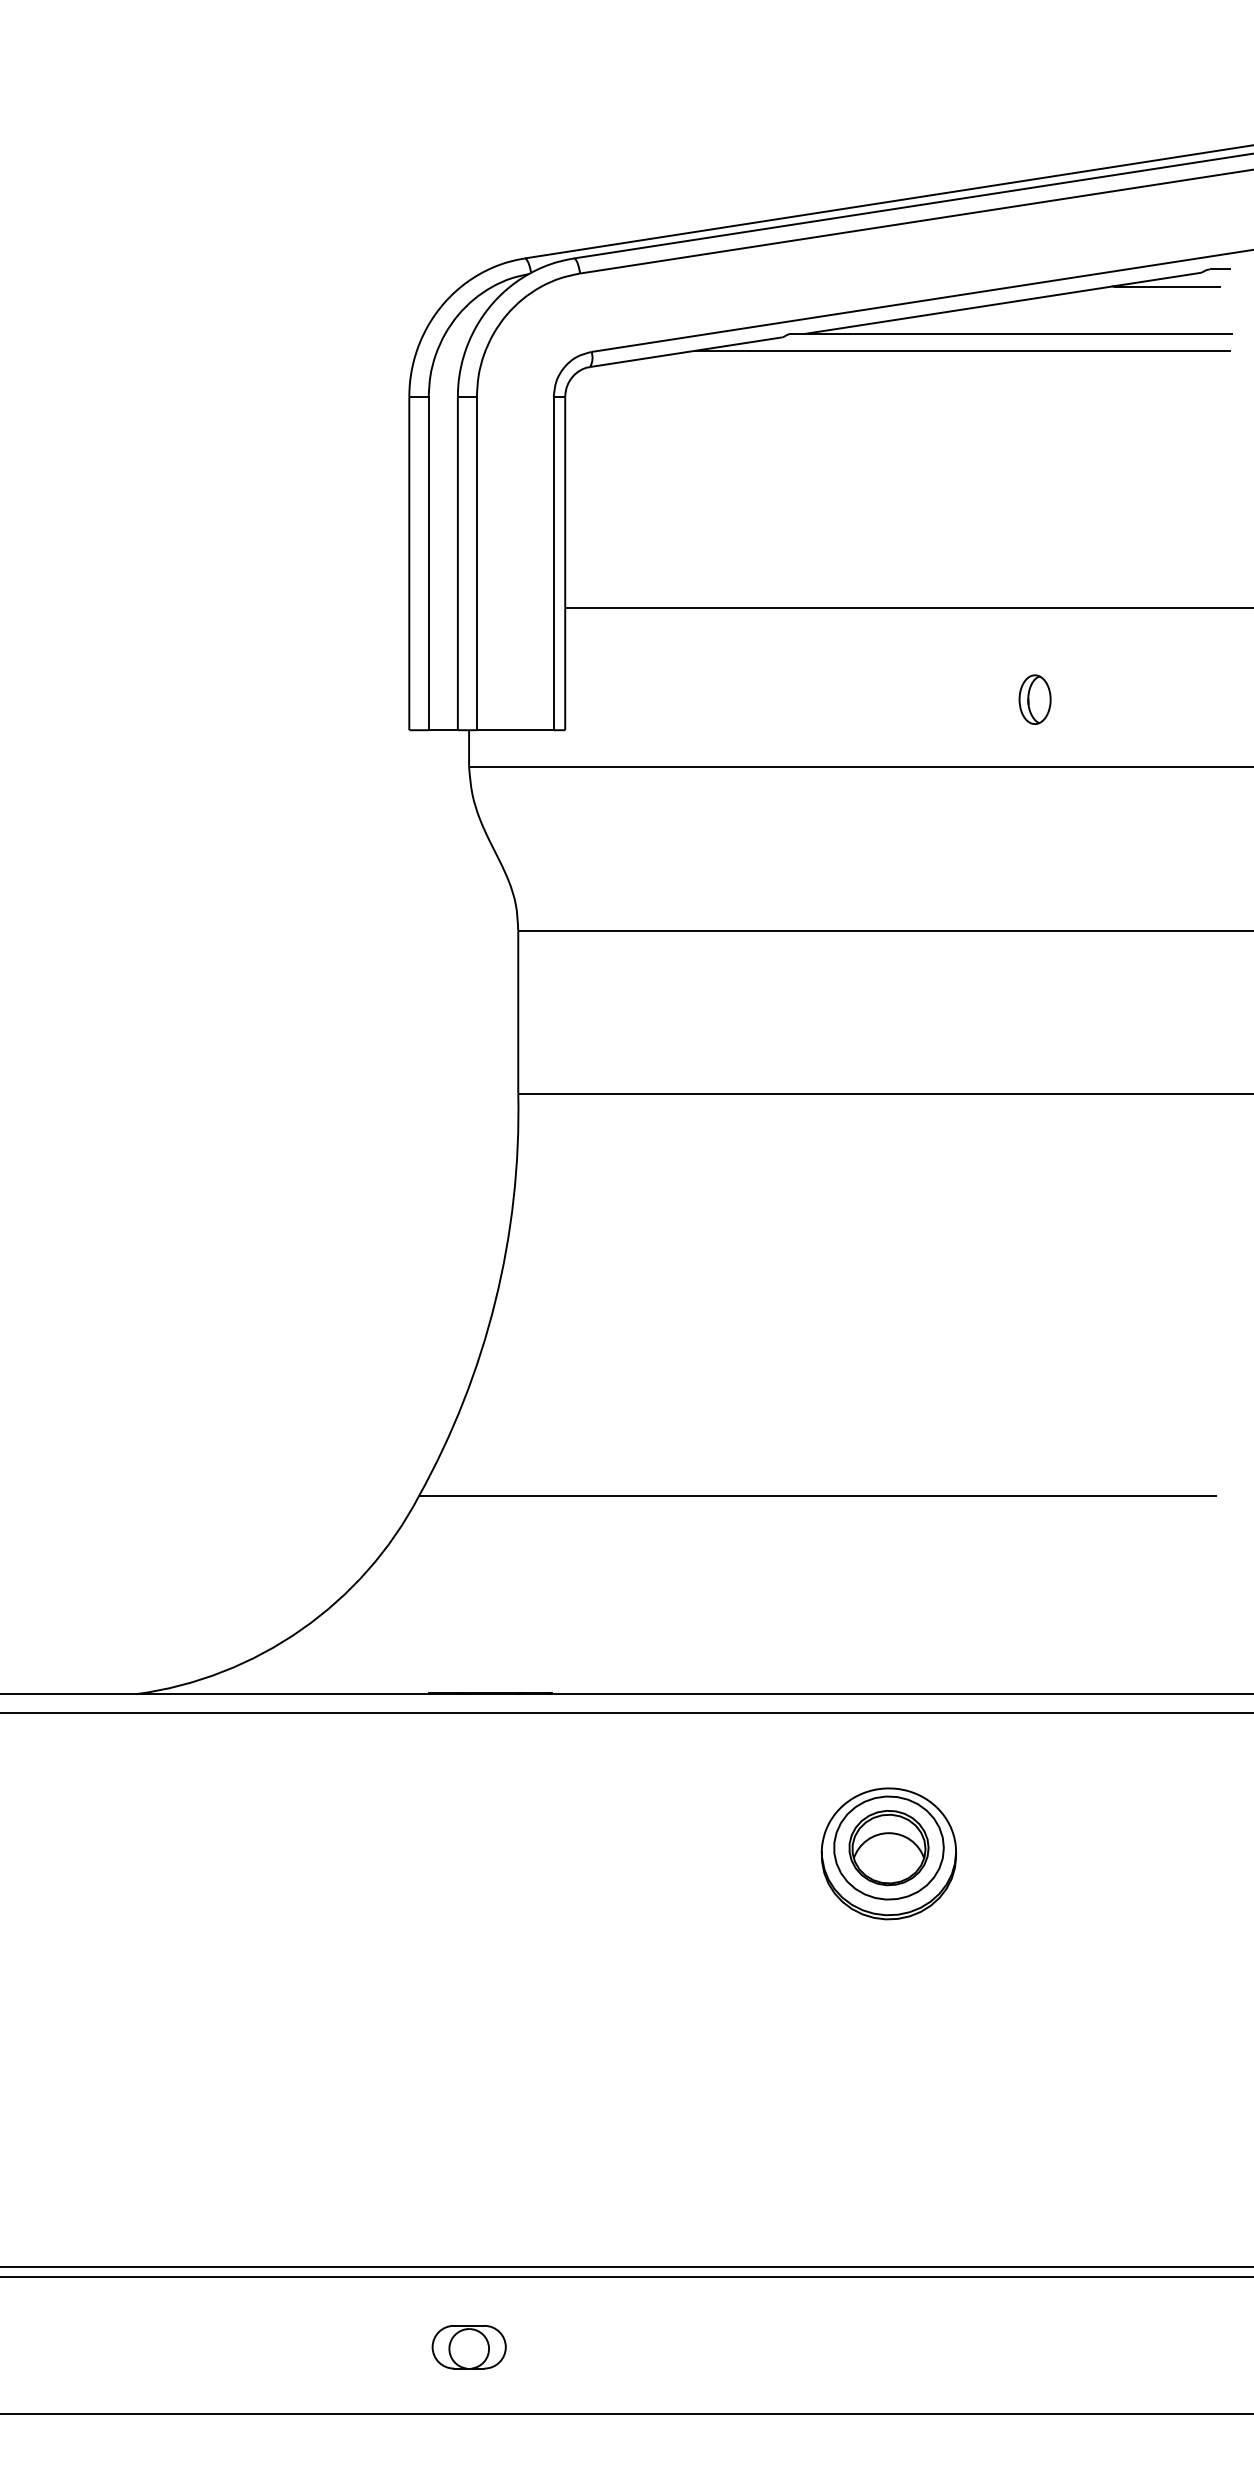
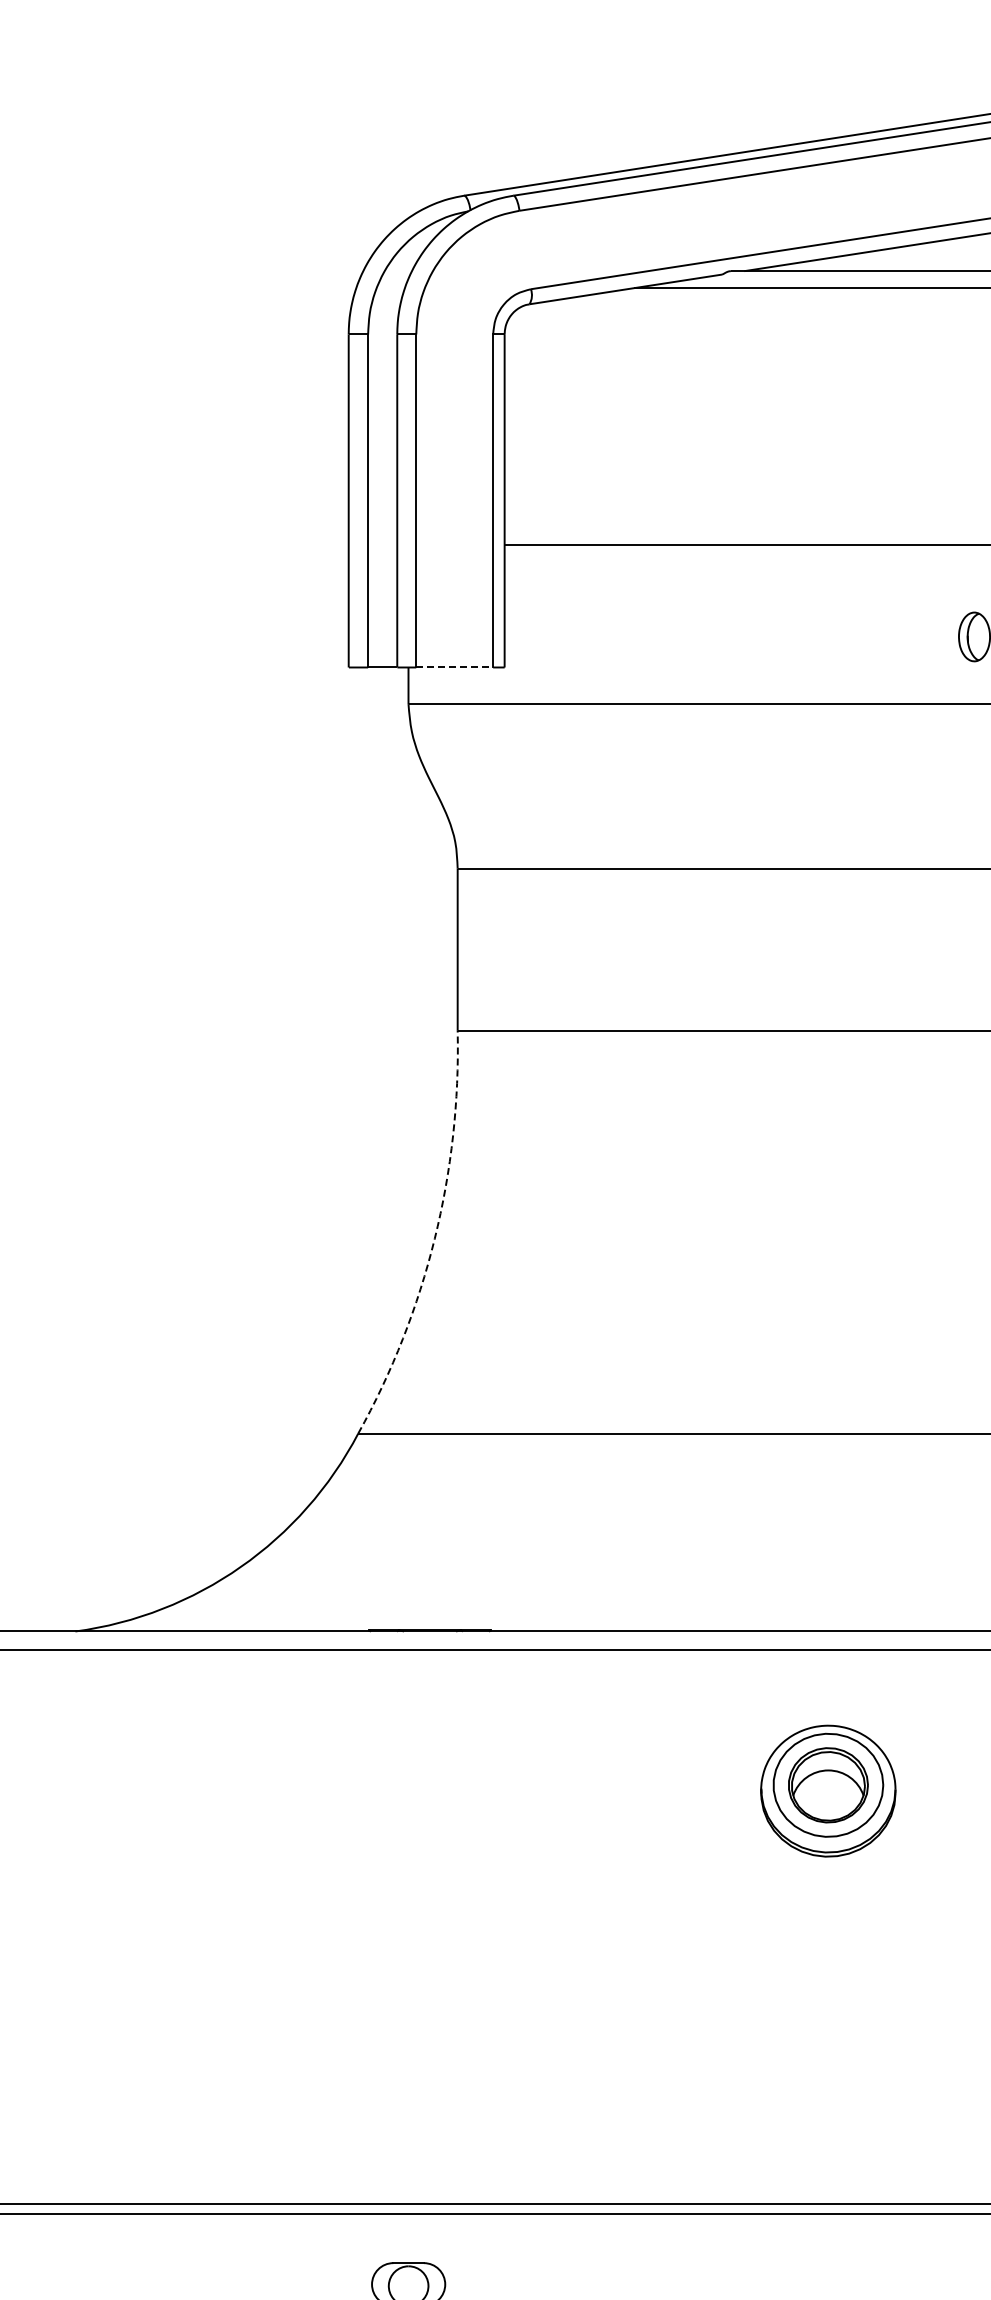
line: (515, 730) -> (454, 667), solid -> dashed
arc: (495, 1301) -> (434, 1238), solid -> dashed

